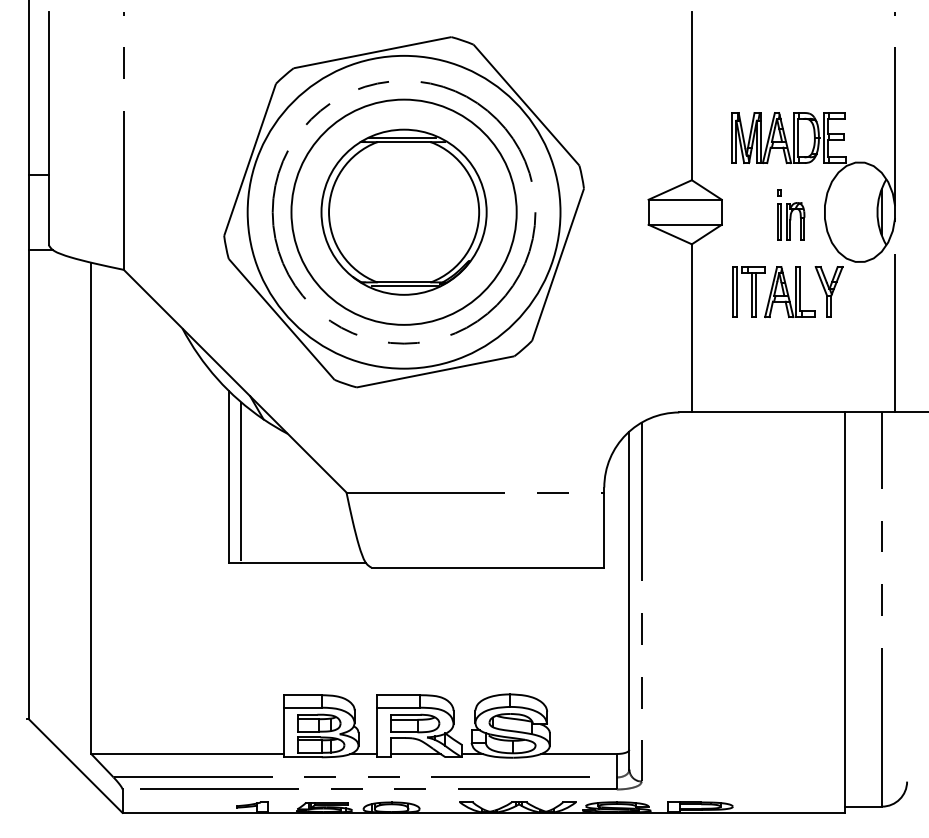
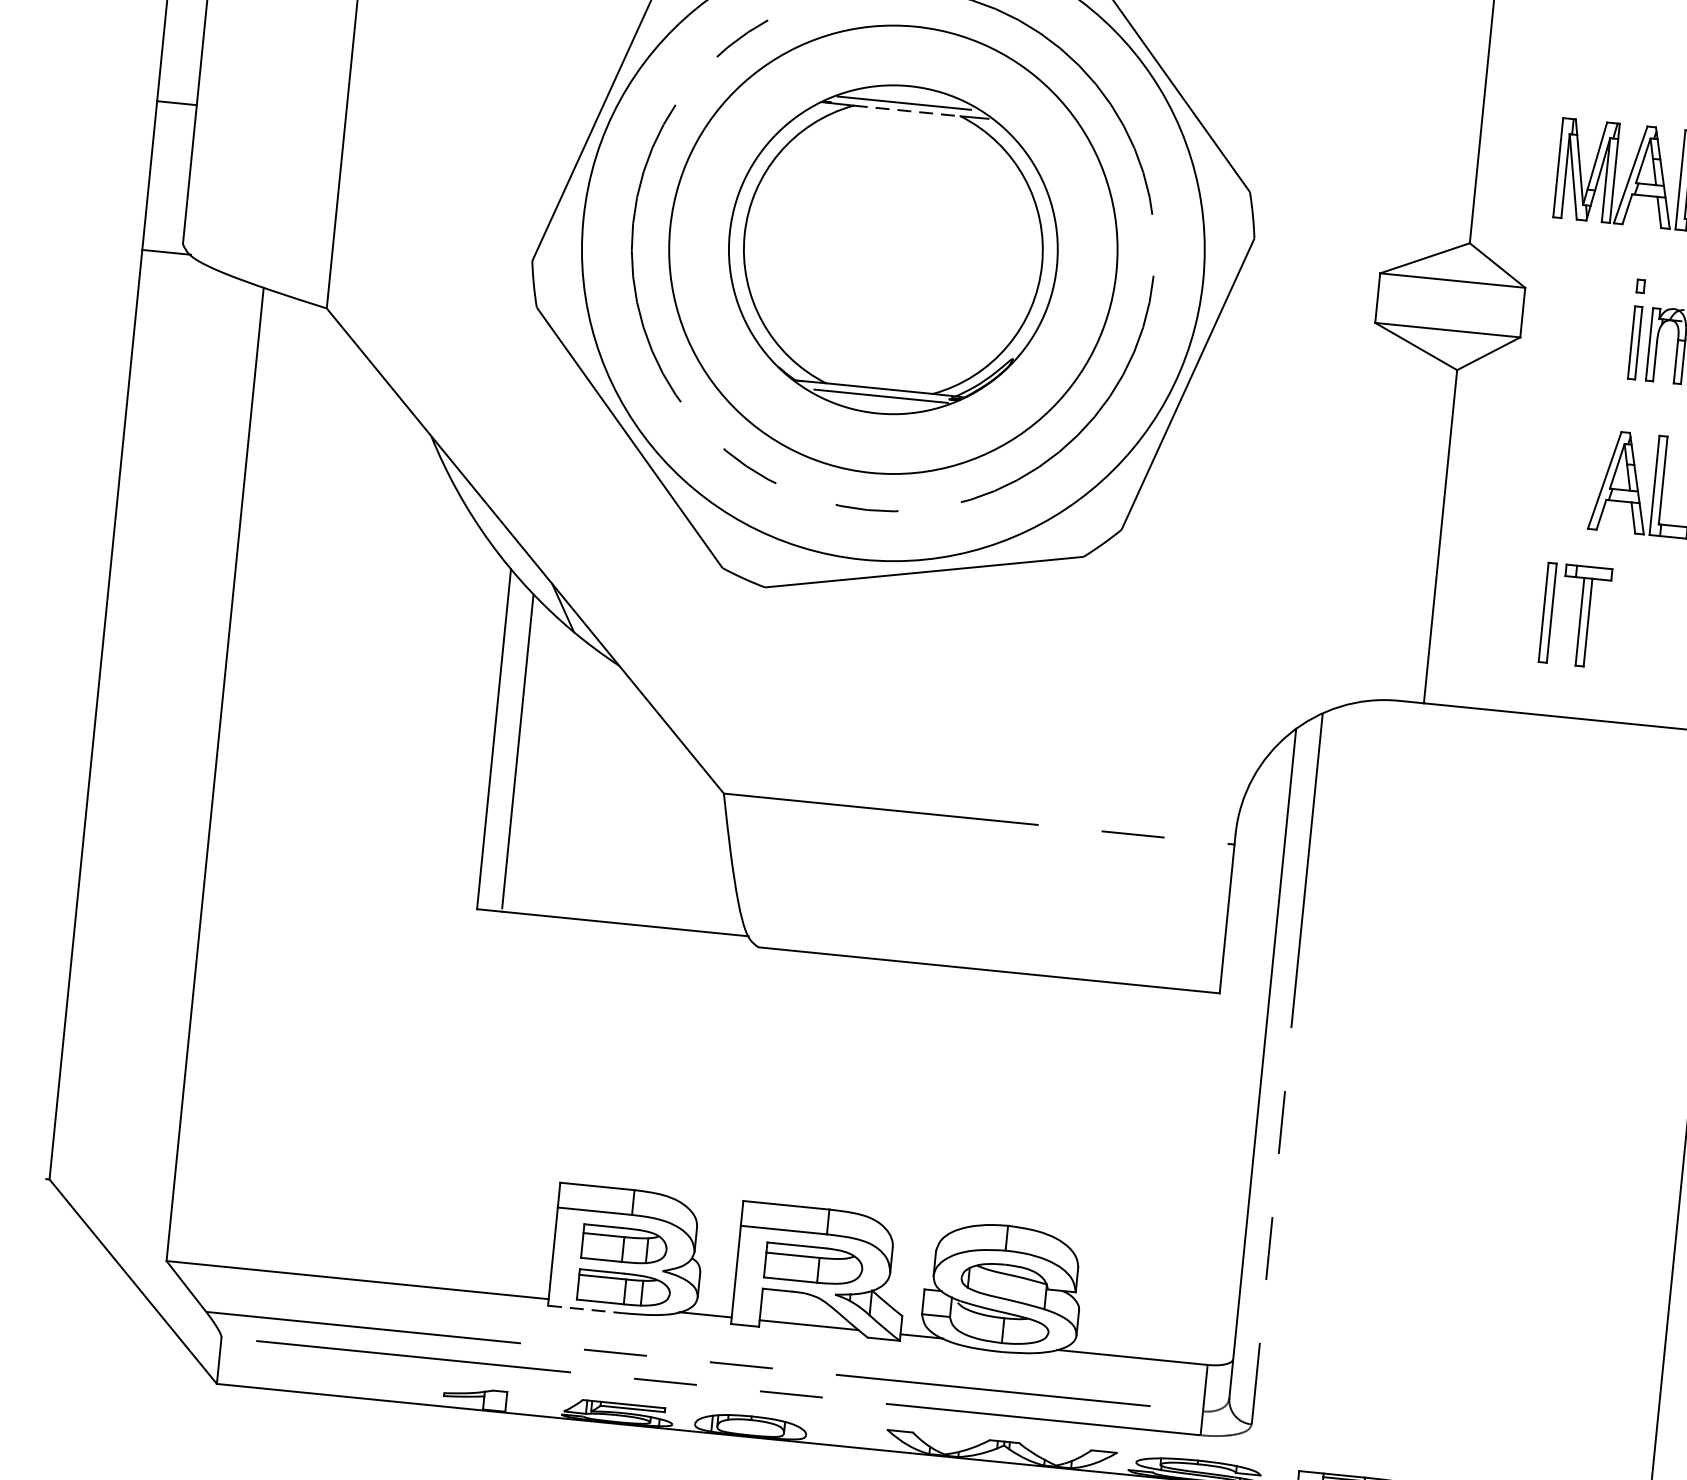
line: (404, 142) -> (907, 111), solid -> dashed
part: (748, 291) -> (1574, 614), moved
line: (302, 757) -> (584, 1309), solid -> dashed

